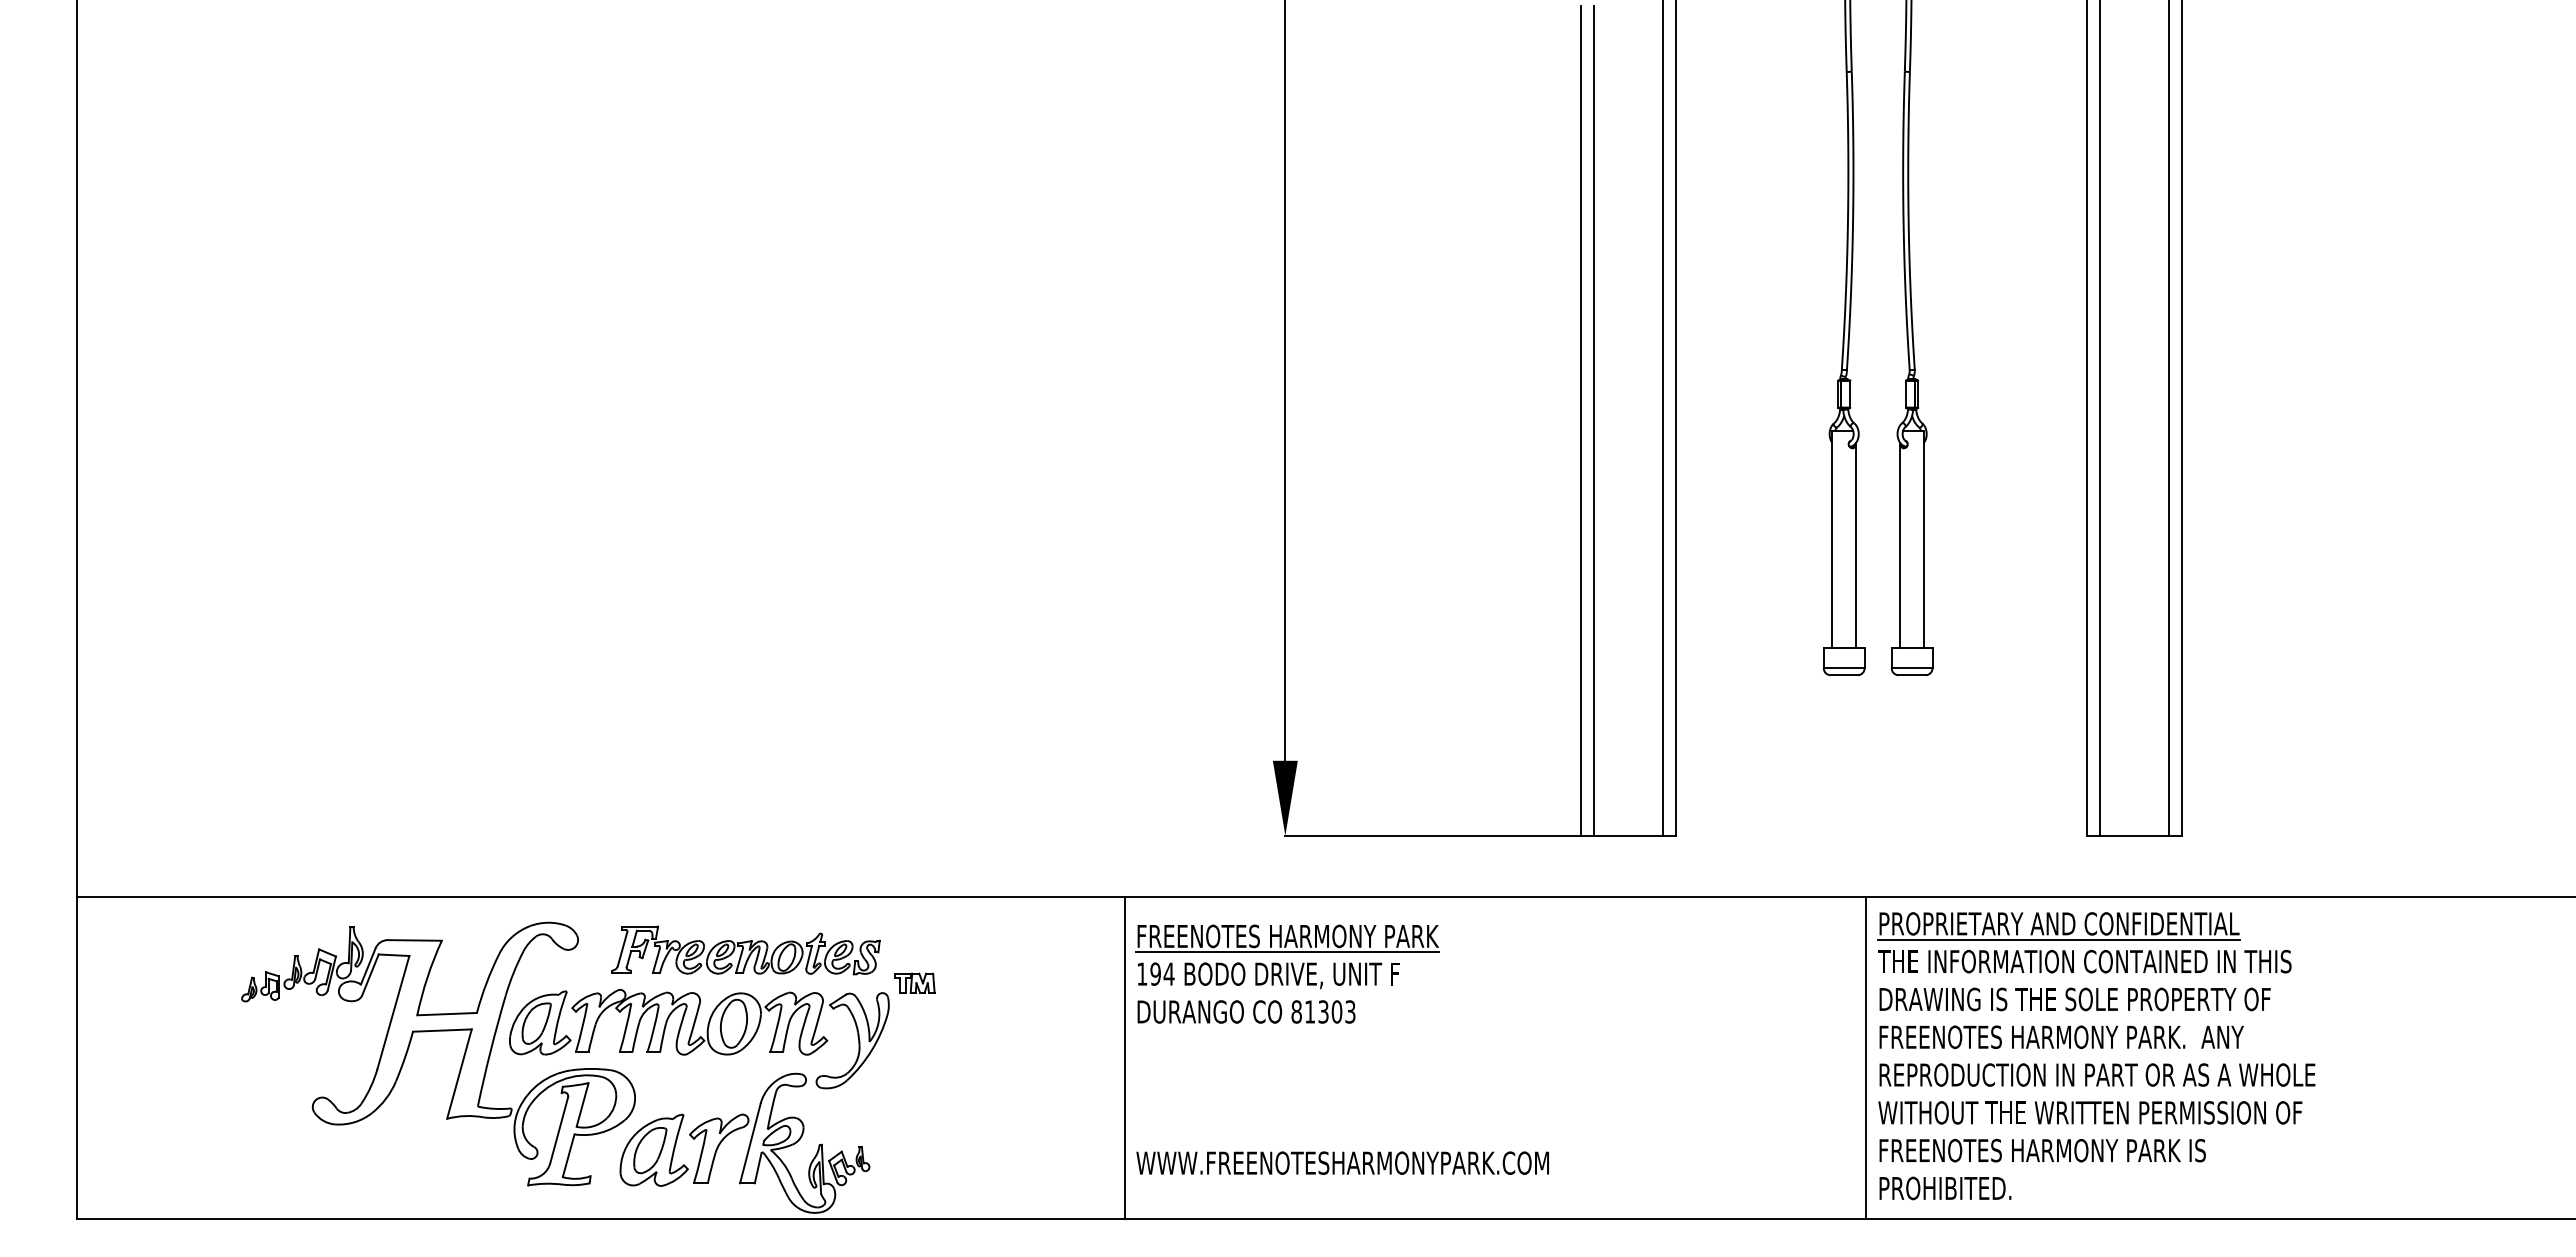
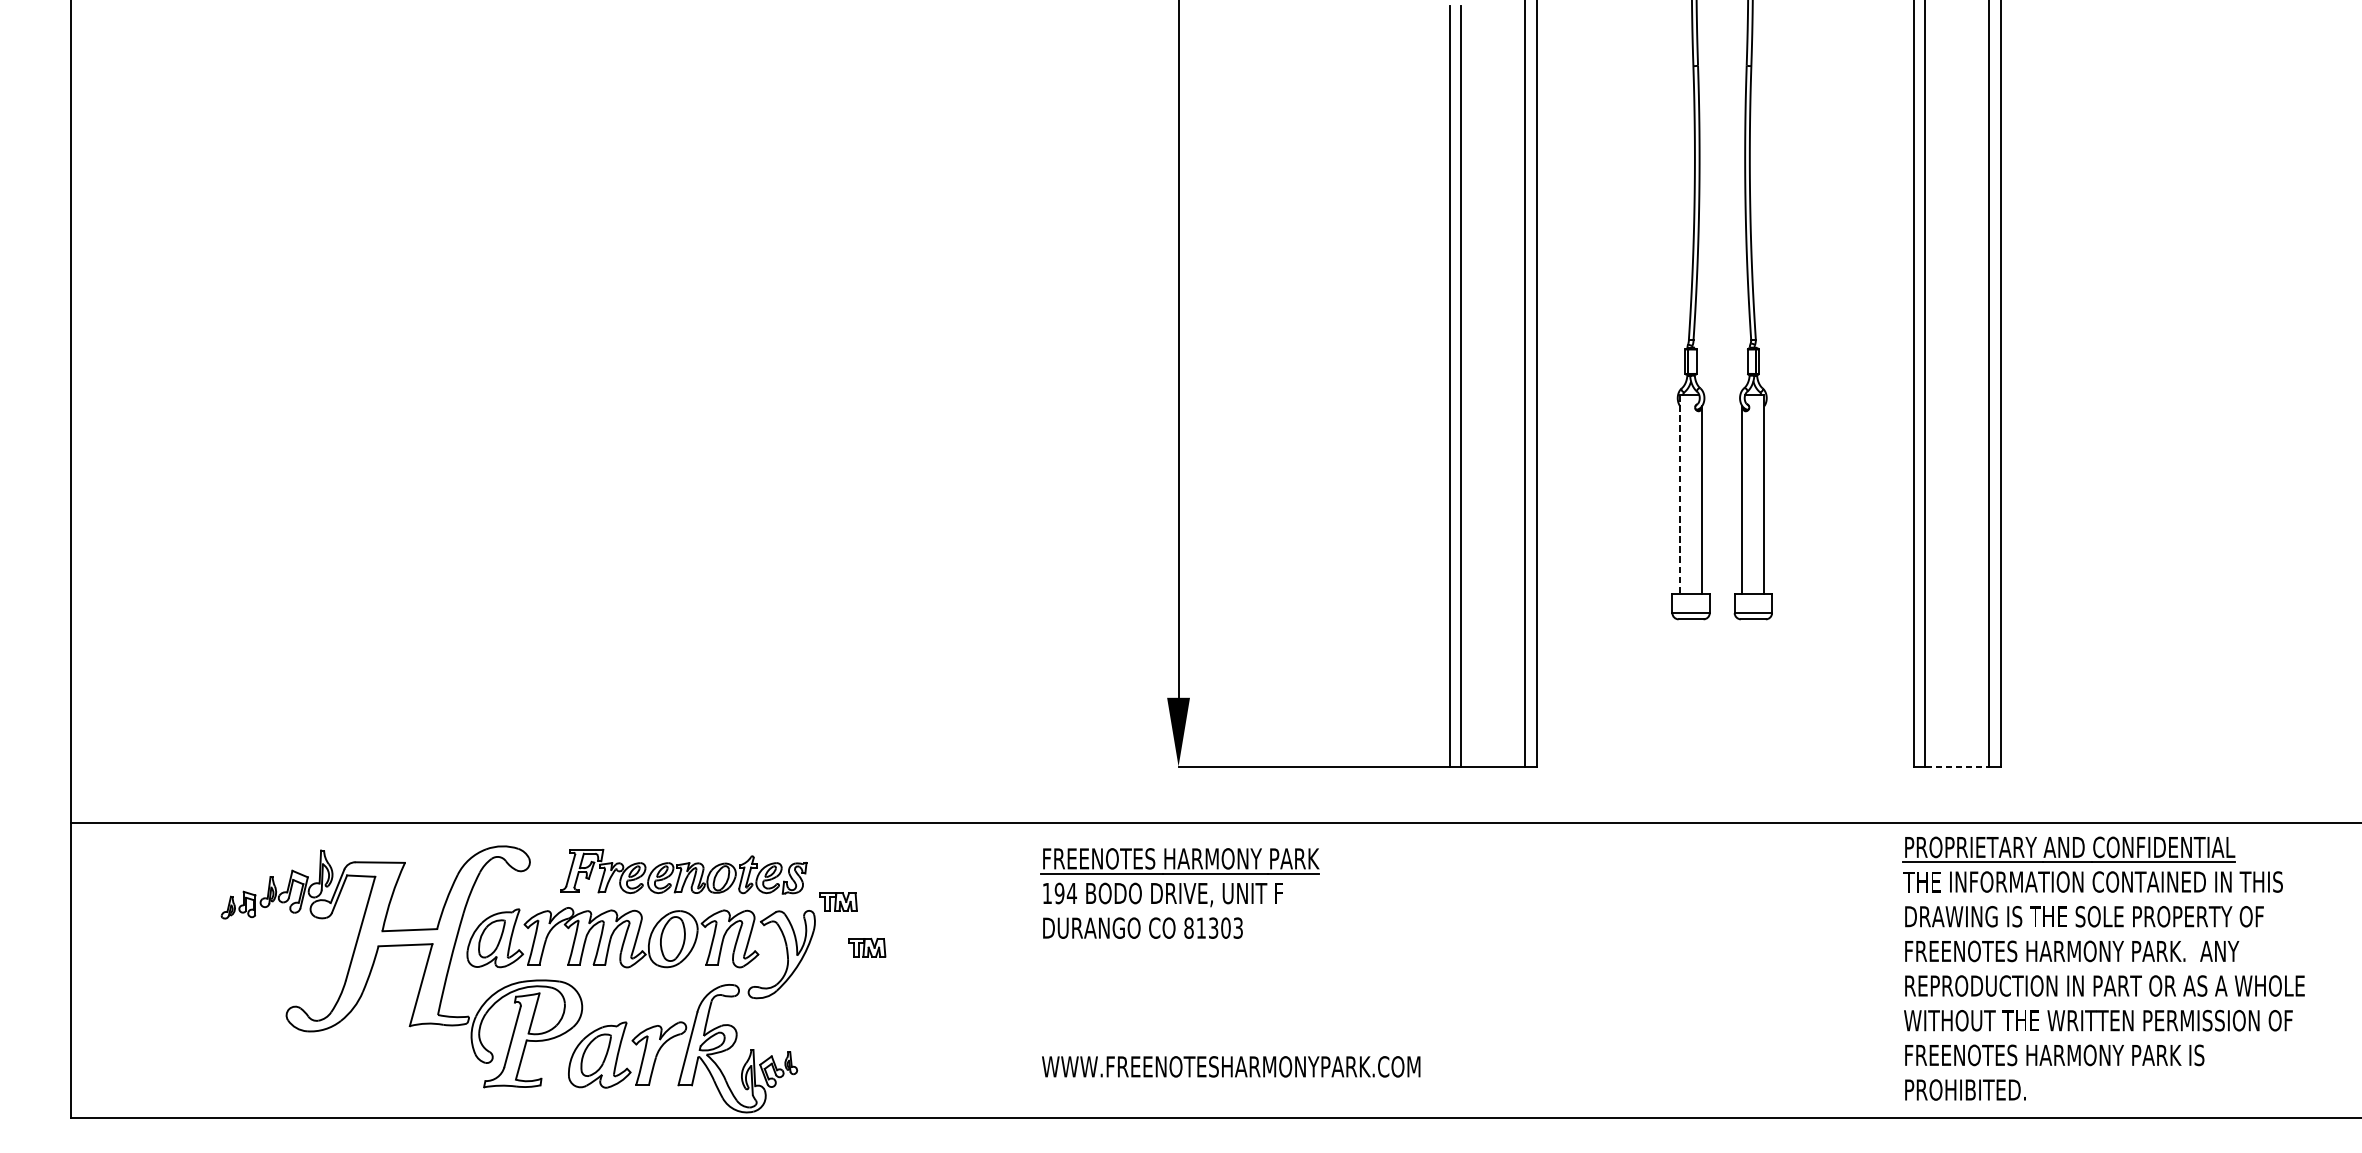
line: (1832, 539) -> (1680, 494), solid -> dashed
line: (2134, 835) -> (1957, 766), solid -> dashed
part: (945, 1032) -> (866, 947), added
part: (2093, 1048) -> (2101, 961), moved
line: (1124, 1058) -> (1031, 970), removed
line: (1866, 1058) -> (1711, 970), removed

